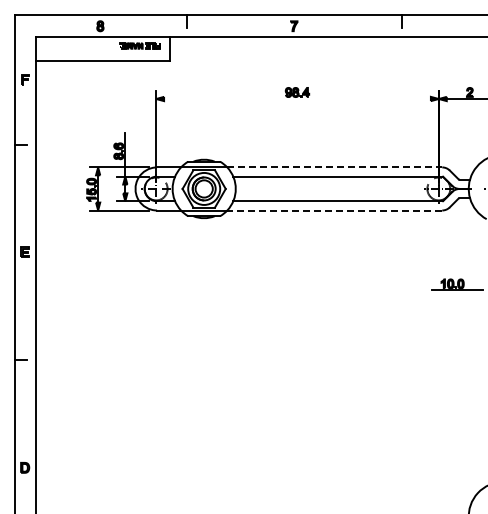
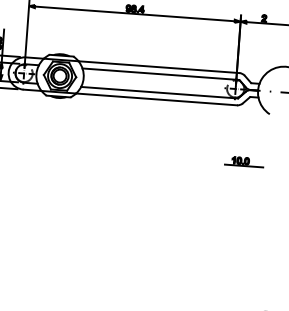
line: (297, 99) -> (134, 14), added
line: (335, 167) -> (159, 67), dashed -> solid
line: (334, 210) -> (156, 99), dashed -> solid

